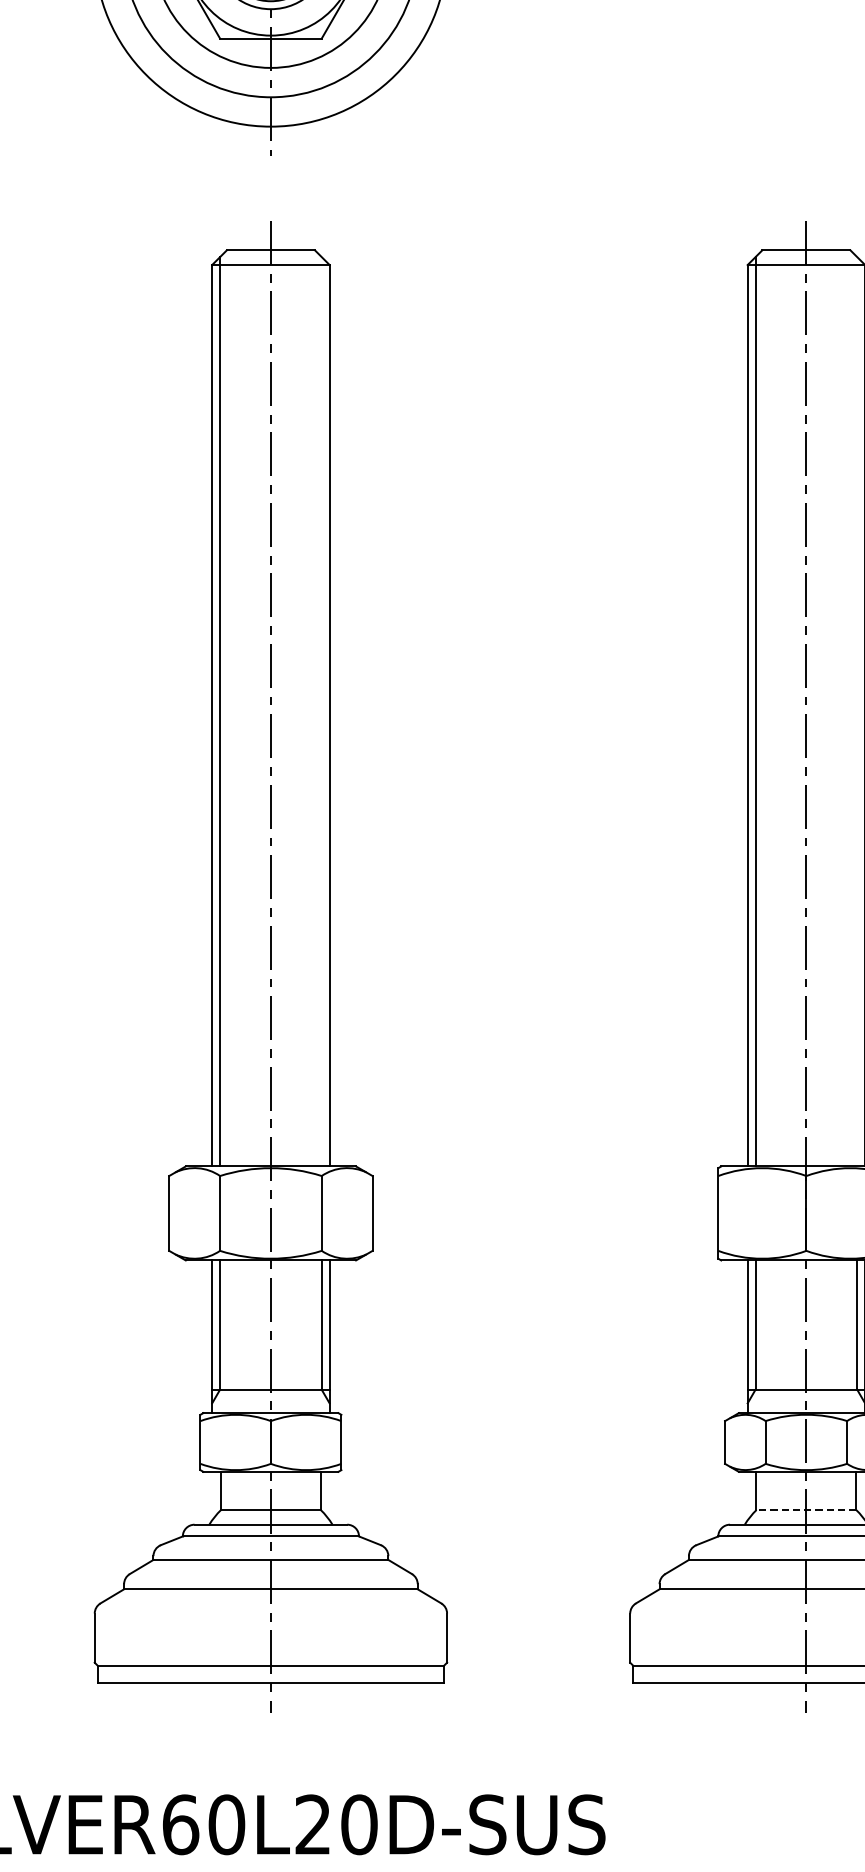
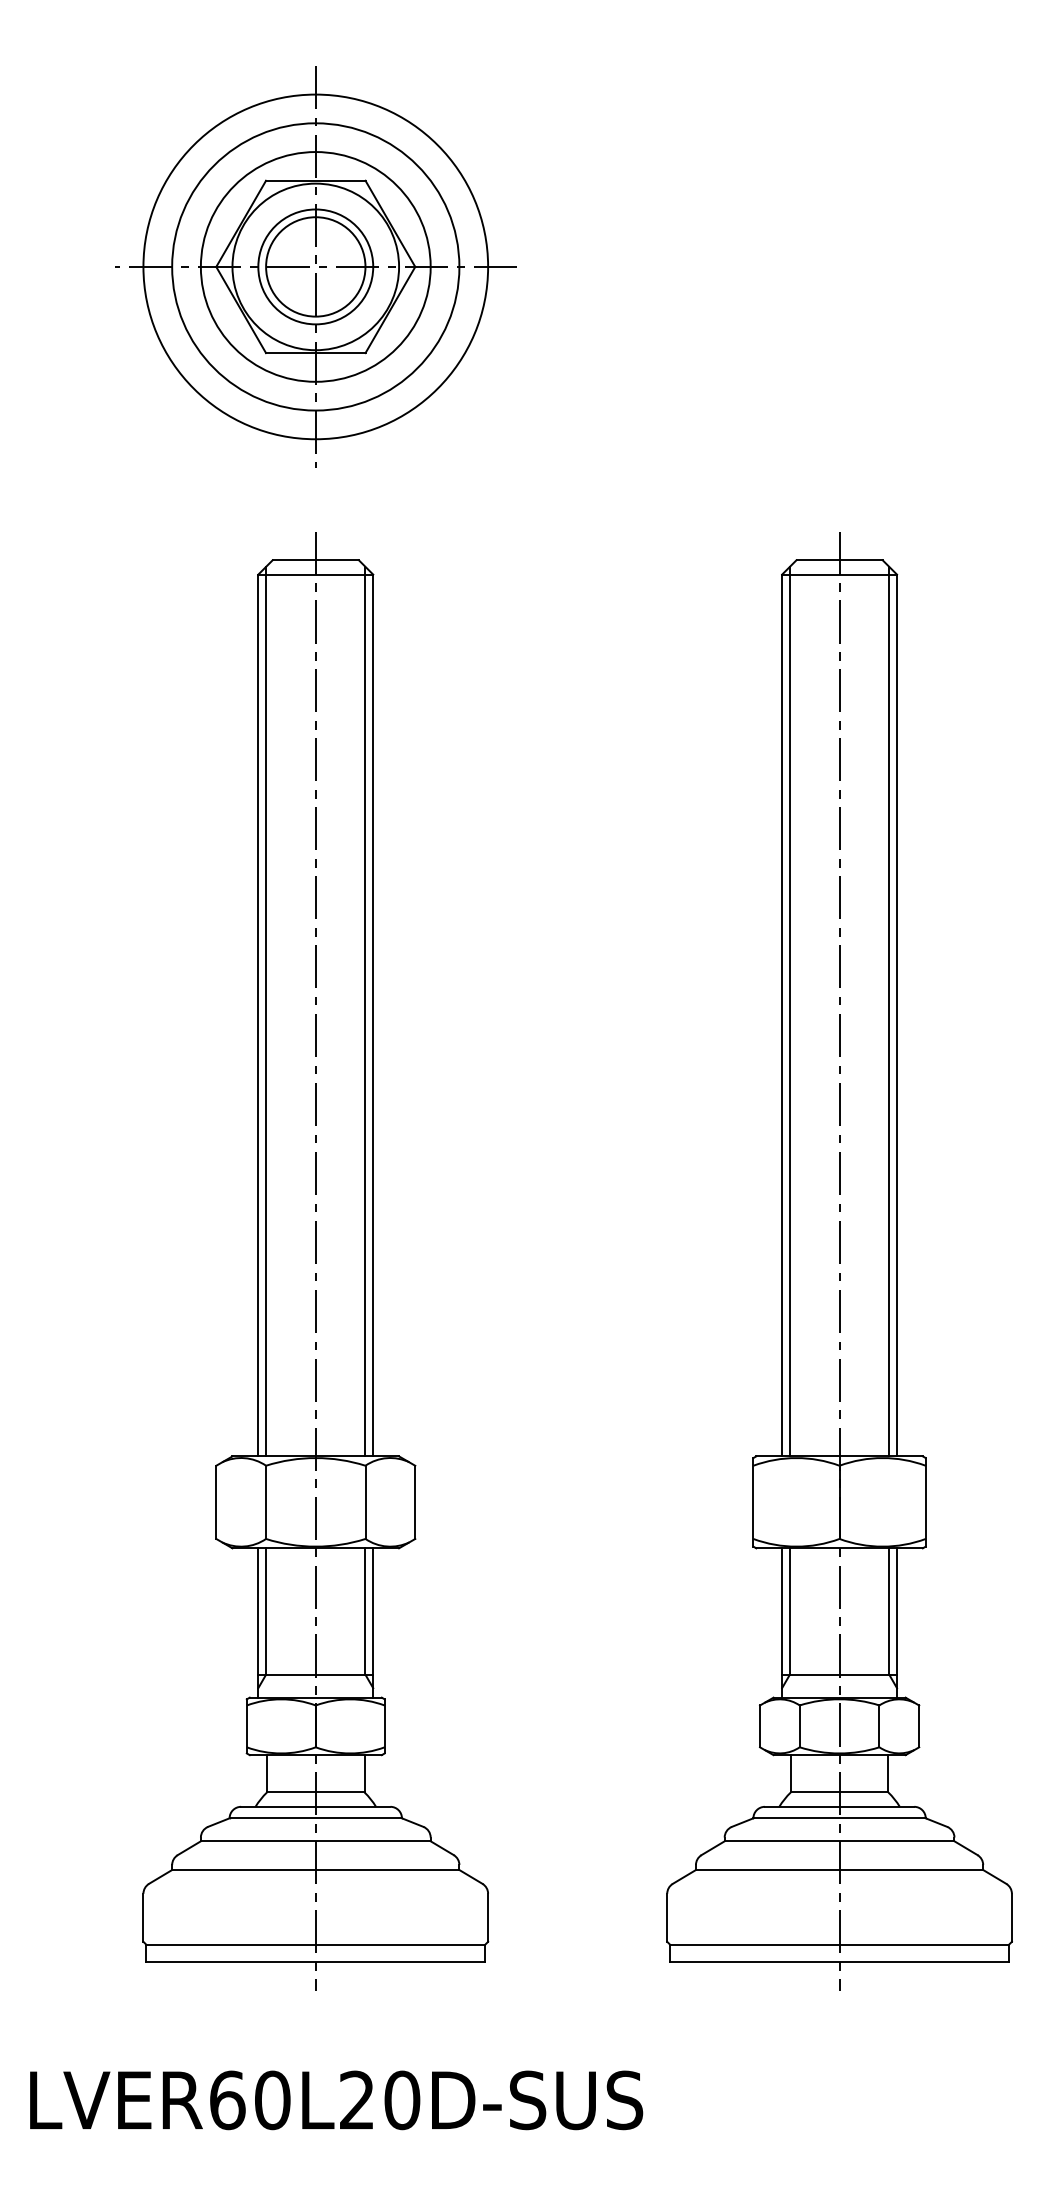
line: (321, 711) -> (365, 1011), added
line: (857, 711) -> (889, 1011), added
line: (806, 1510) -> (839, 1792), dashed -> solid

